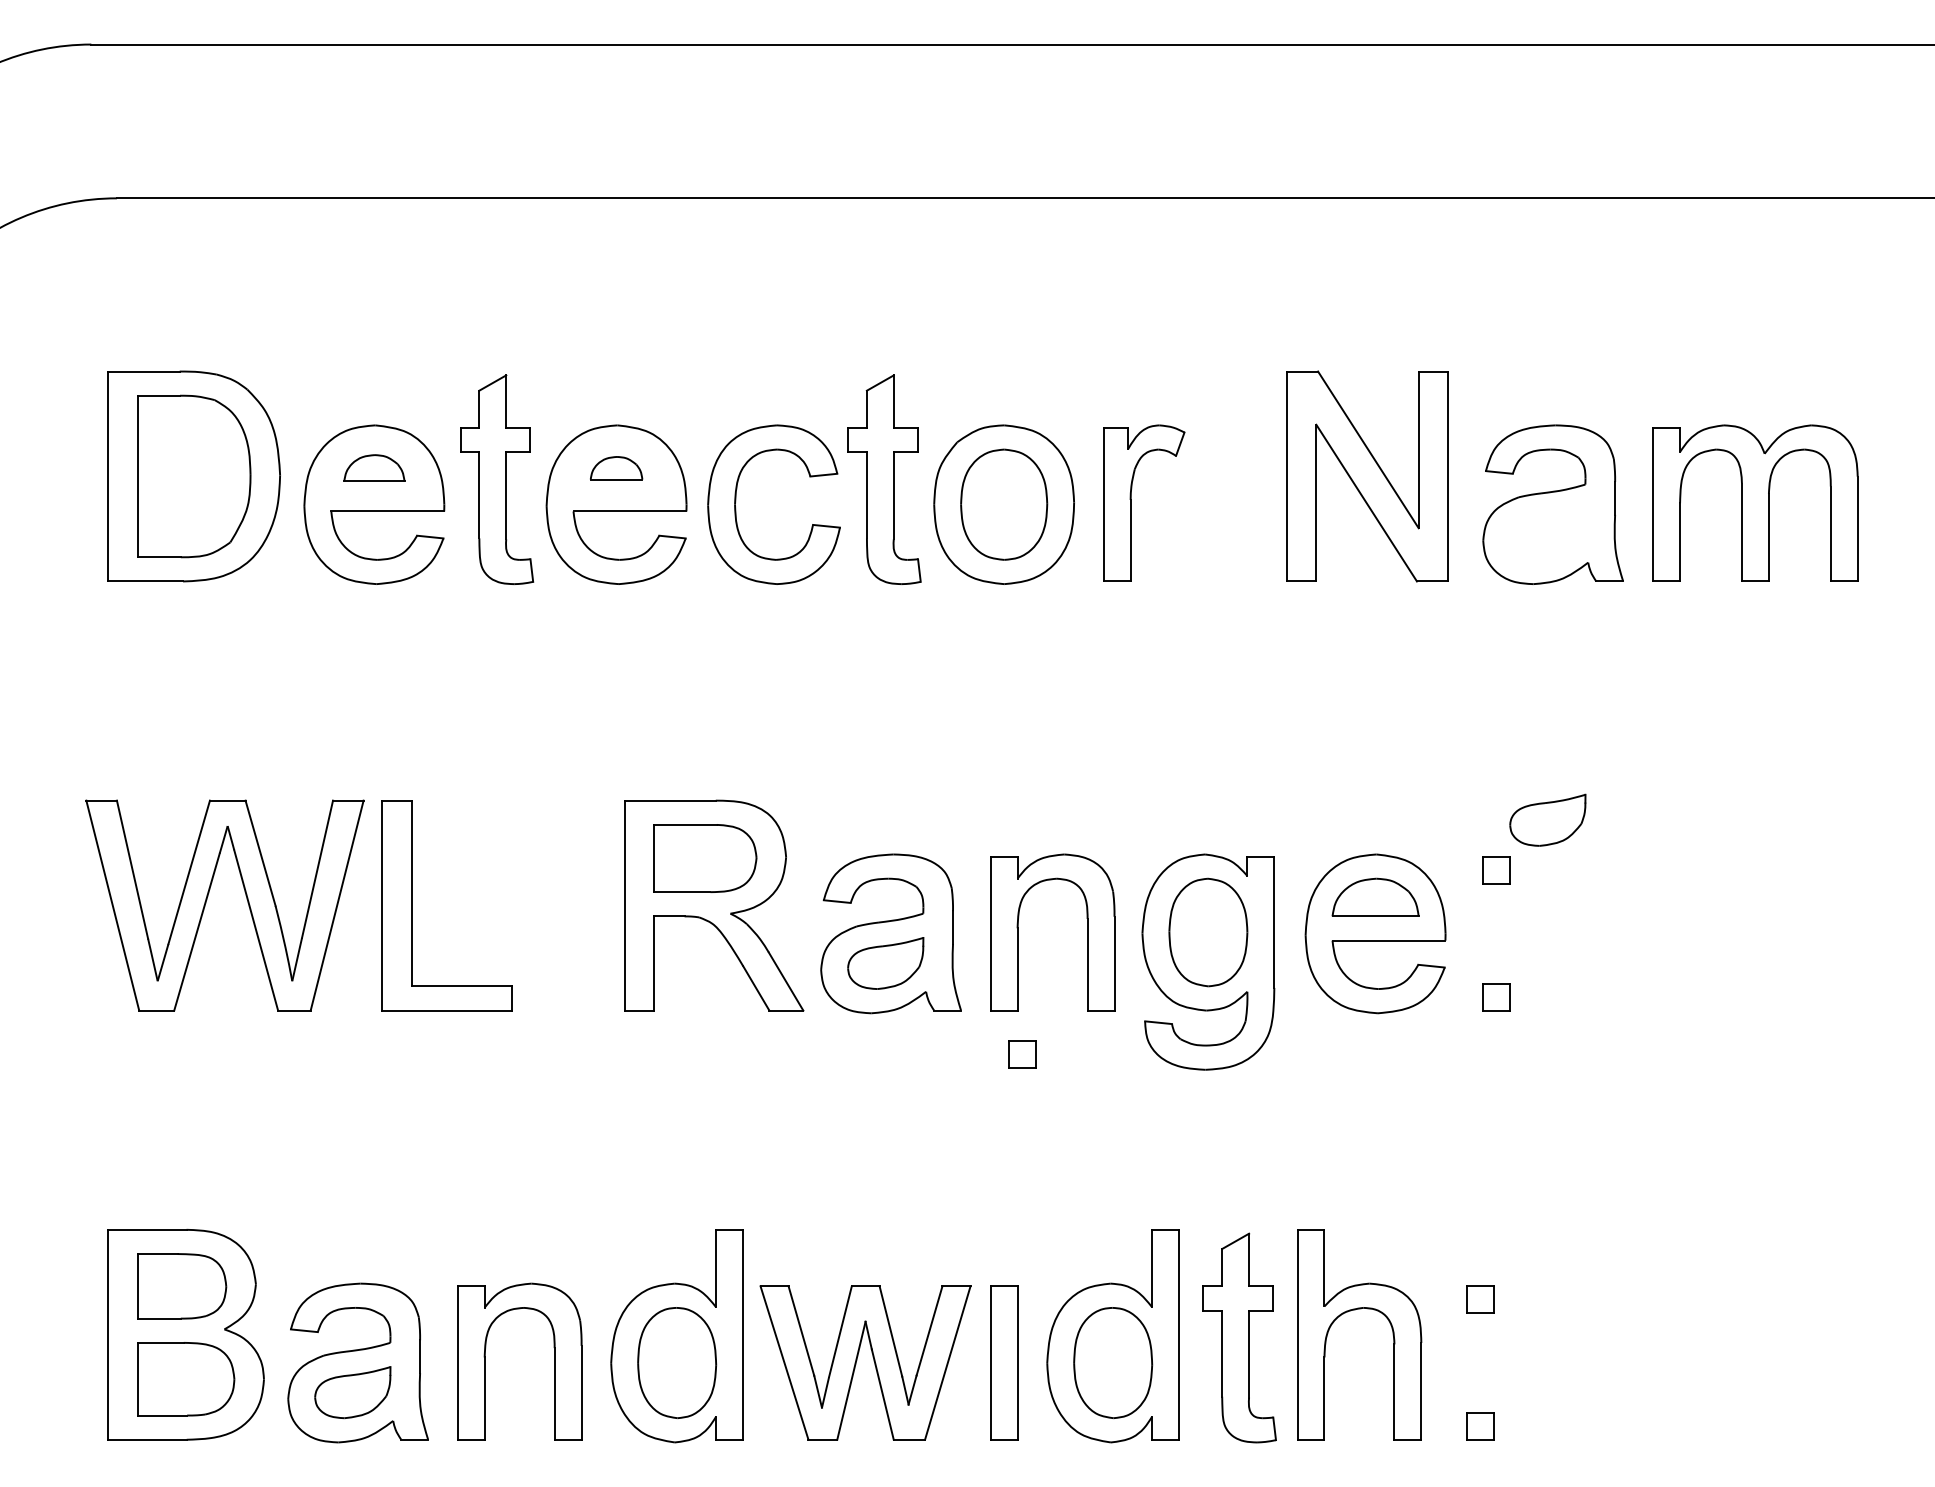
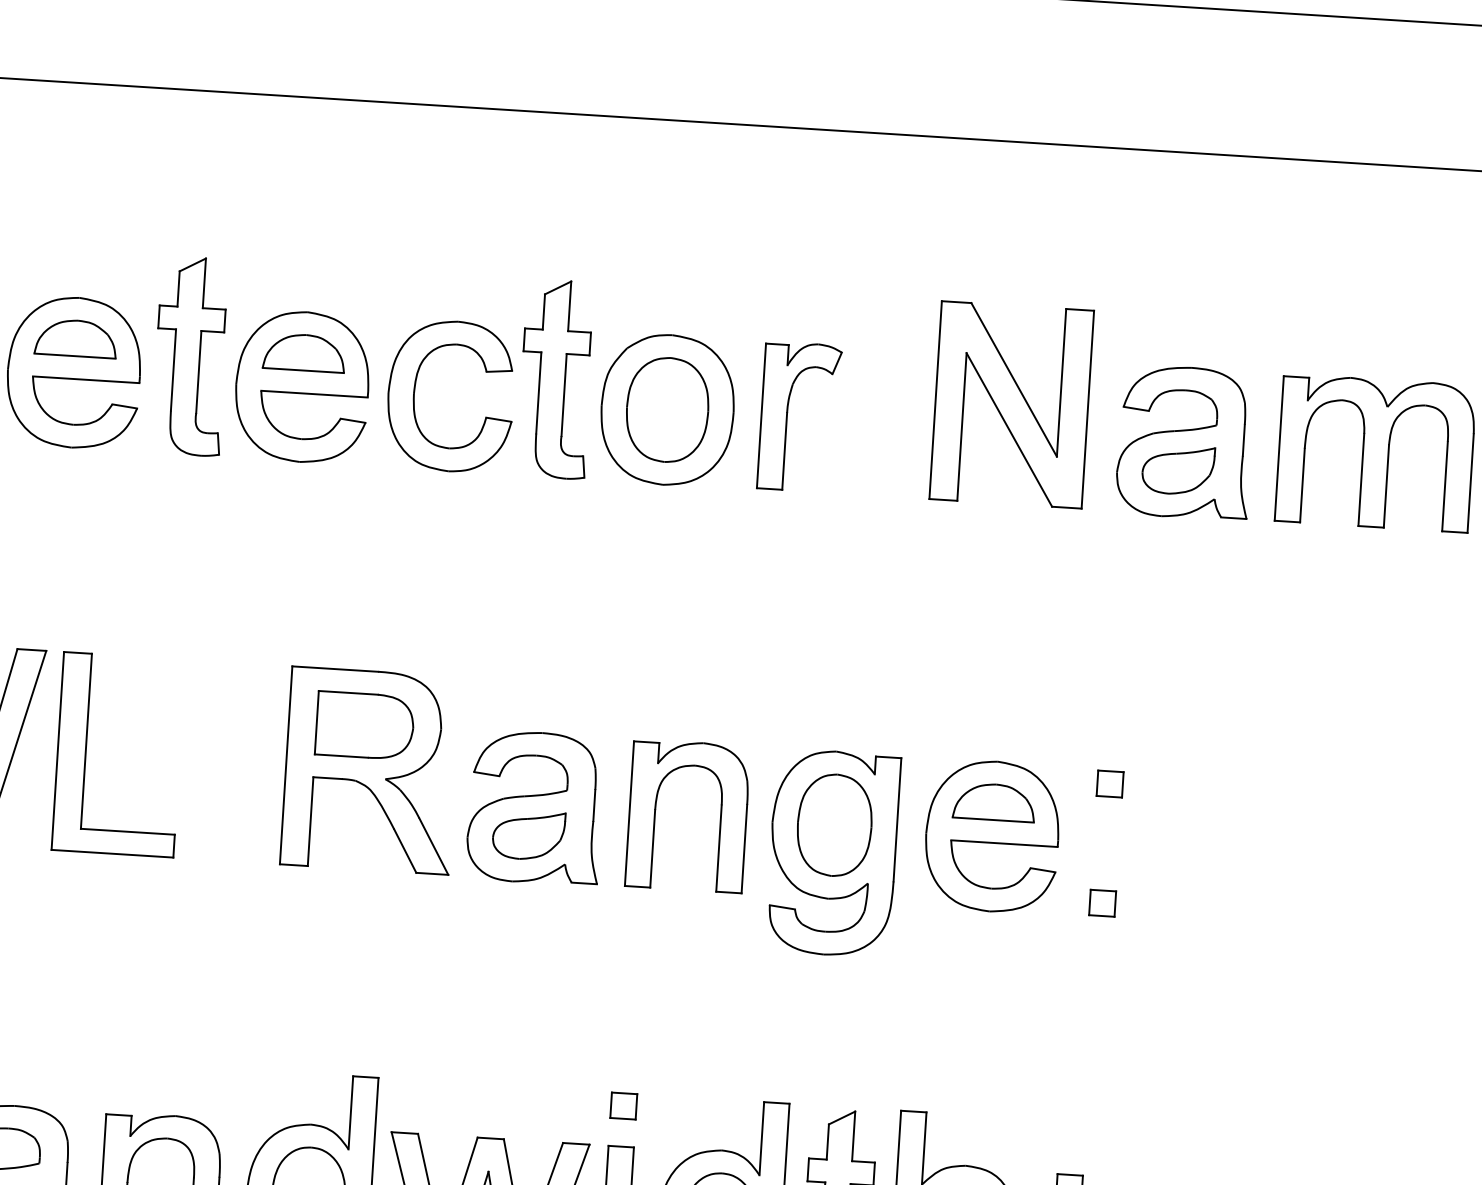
part: (374, 467) -> (76, 337), size x1.43
part: (616, 467) -> (304, 351), size x1.67
part: (1547, 819) -> (1178, 469), moved
part: (1022, 1054) -> (624, 1106), moved

